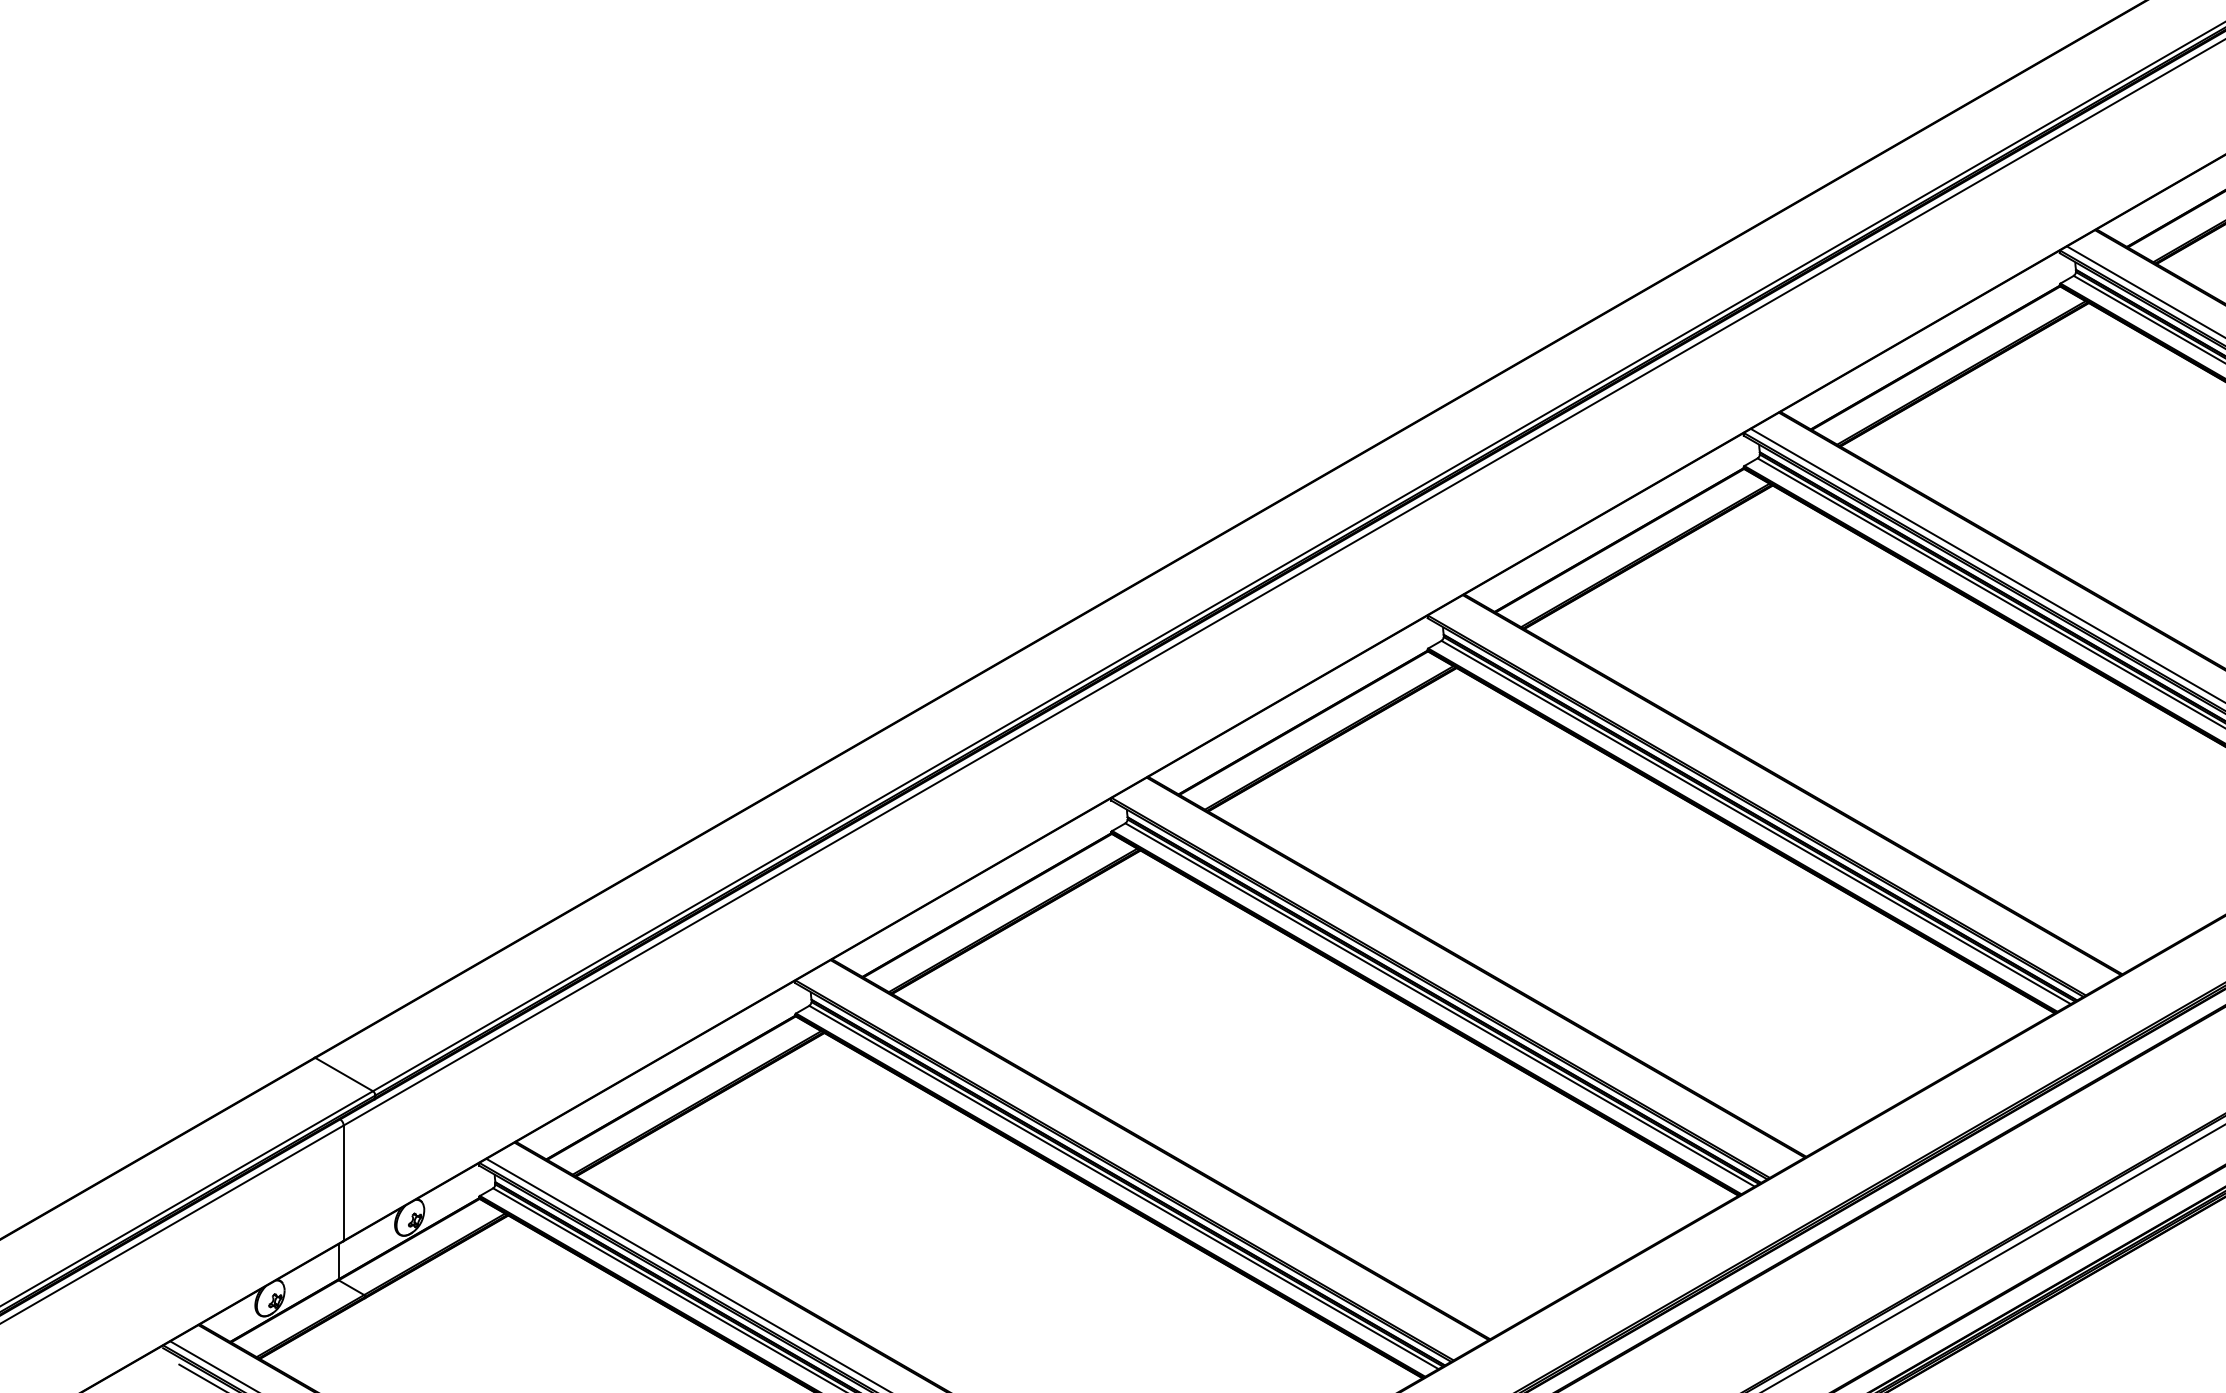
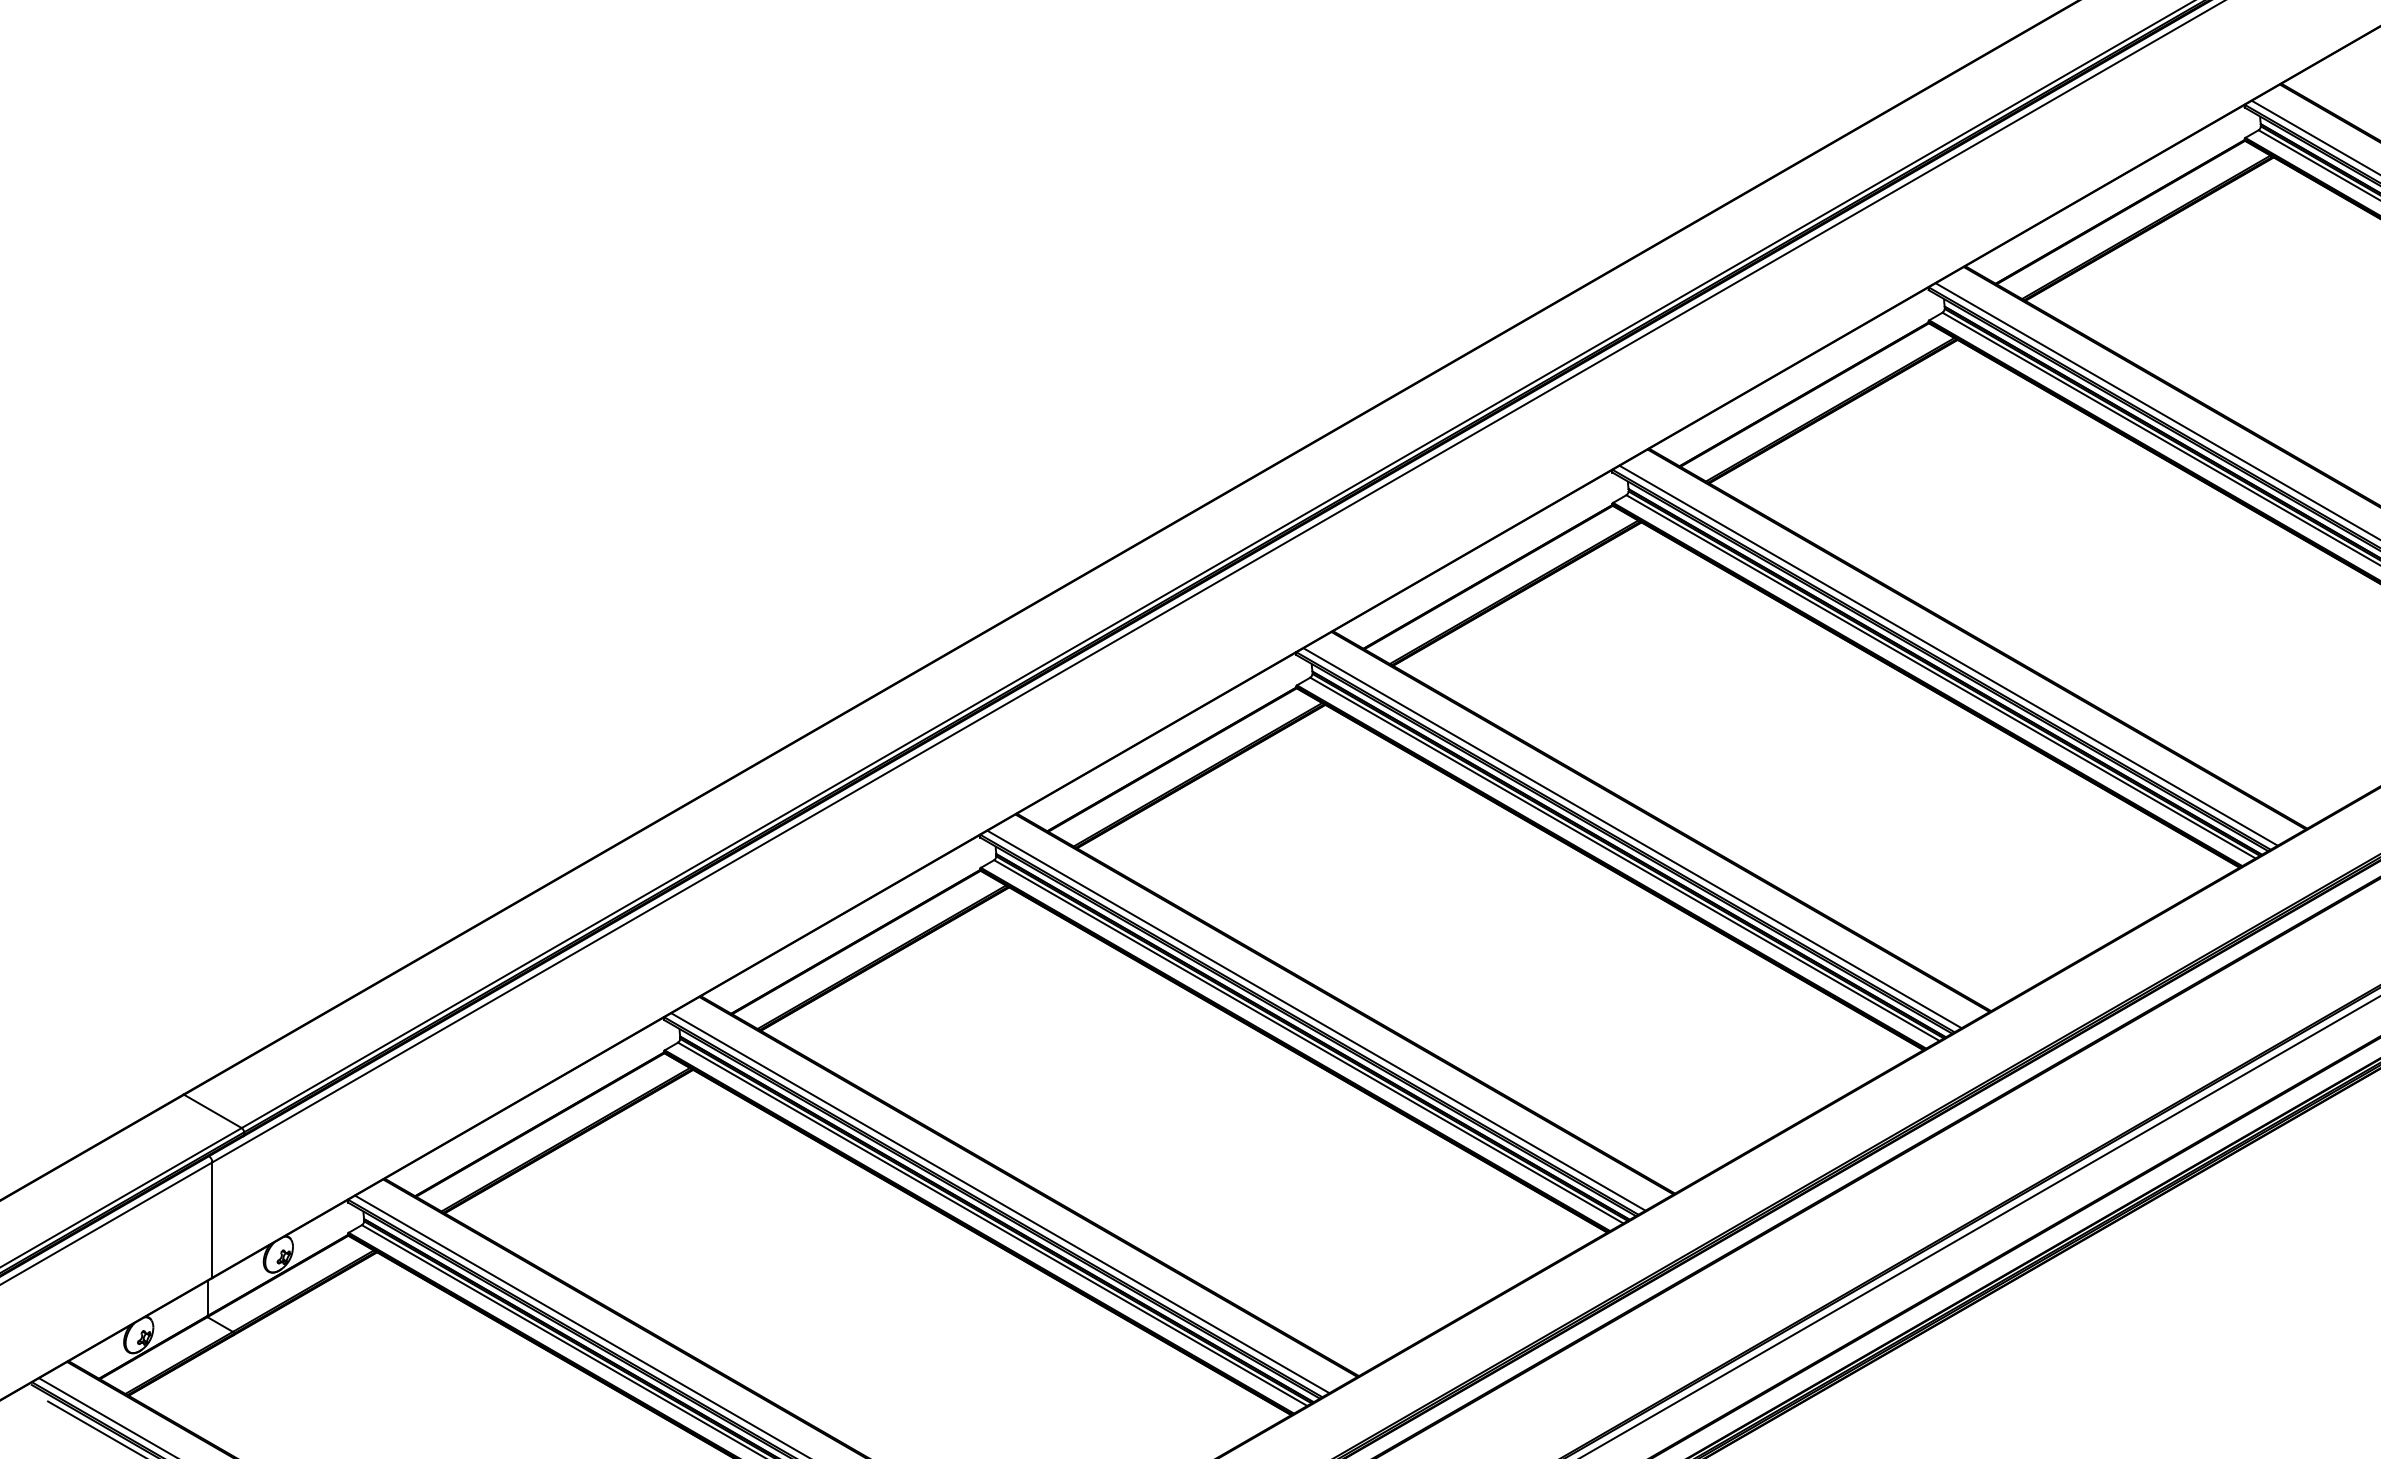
line: (1763, 801) -> (1632, 838), added
line: (1447, 983) -> (1316, 1020), added
line: (1131, 1166) -> (1000, 1203), added

